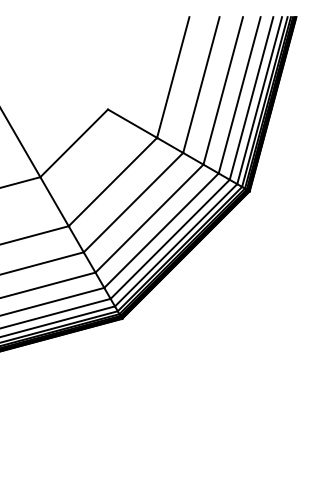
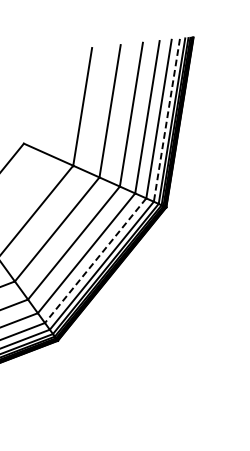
line: (259, 101) -> (166, 121), solid -> dashed
line: (169, 239) -> (94, 260), solid -> dashed

